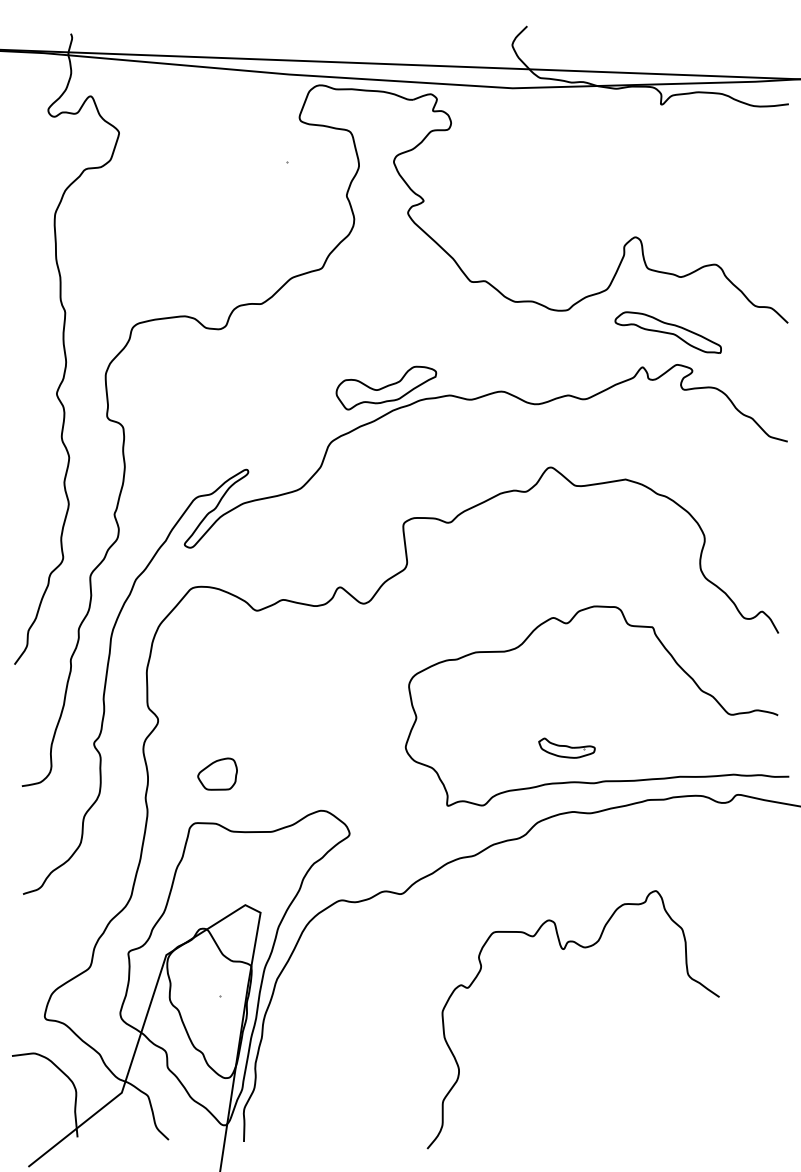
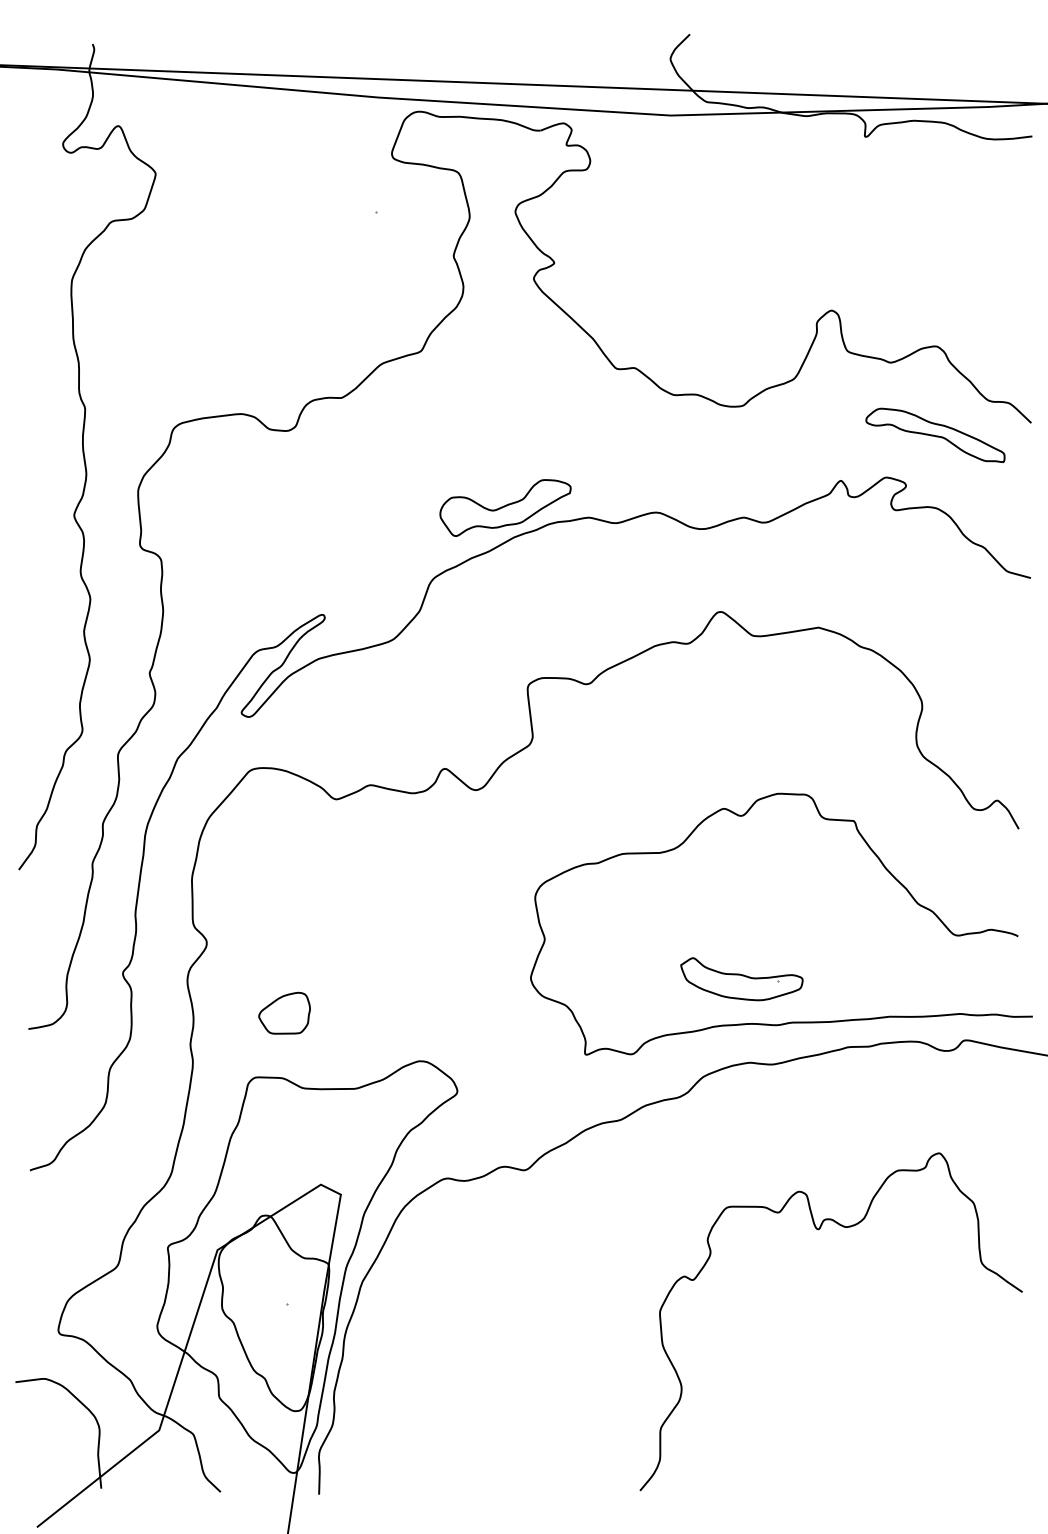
part: (668, 331) -> (935, 434), moved
part: (566, 748) -> (741, 979), size x1.67
curve: (563, 950) -> (818, 1230), moved

